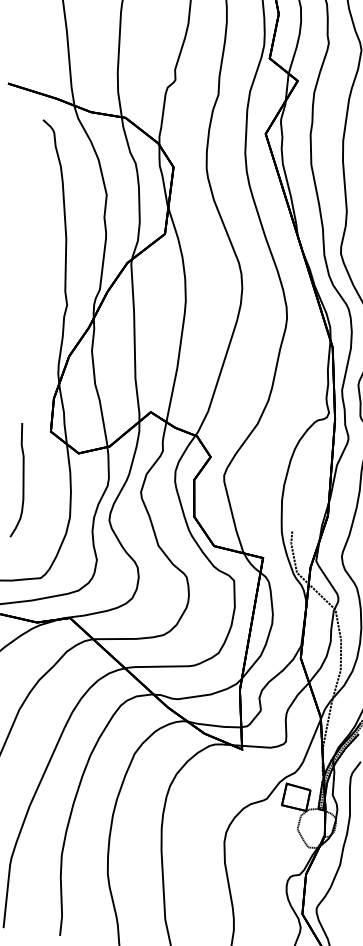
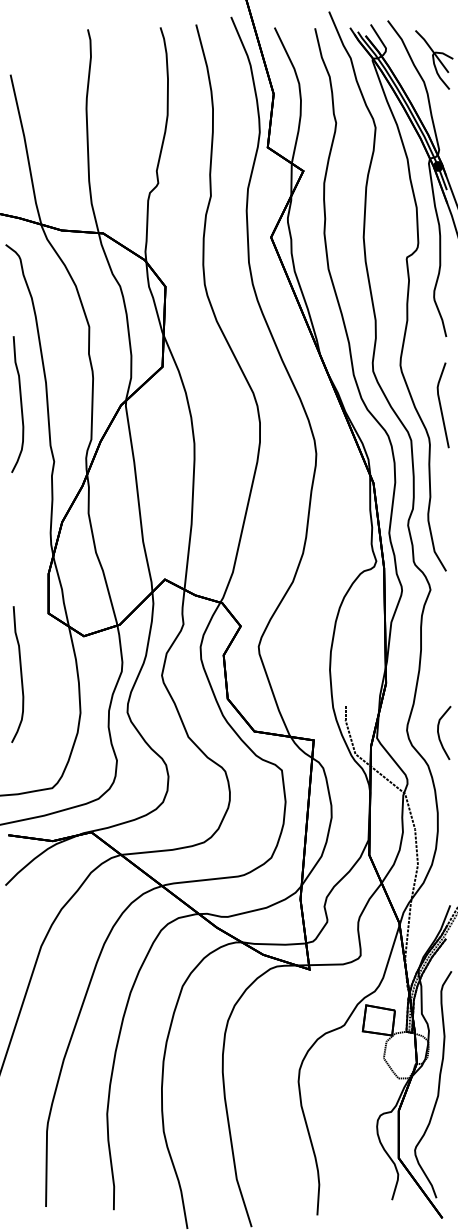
part: (40, 254) -> (17, 404), added

